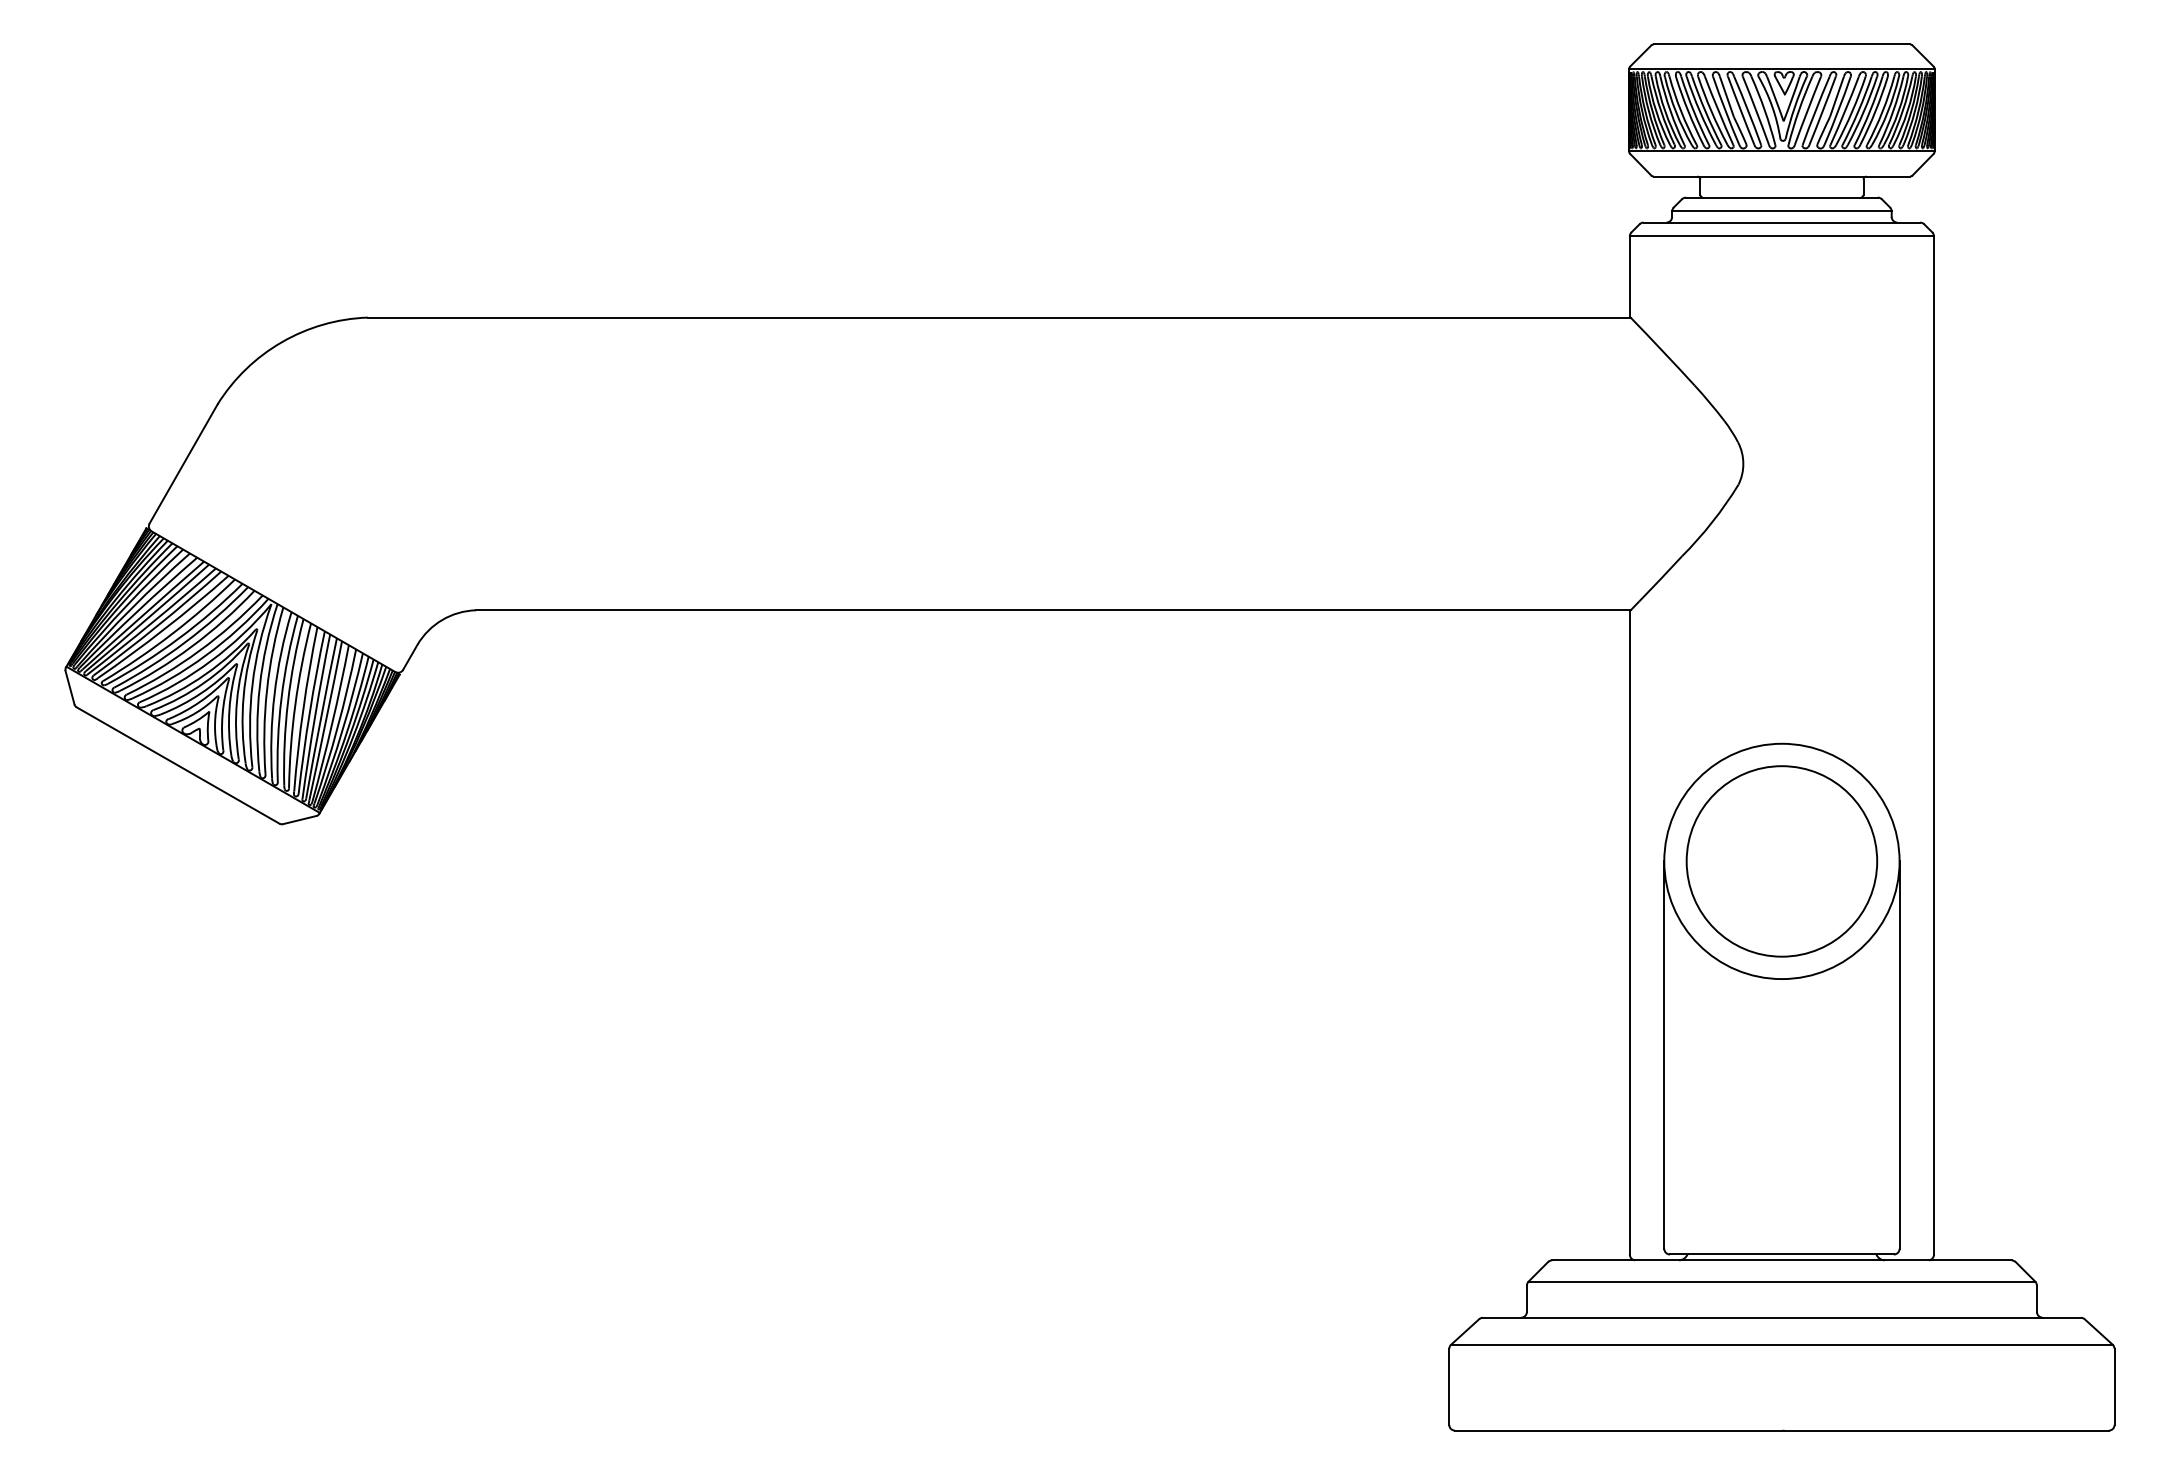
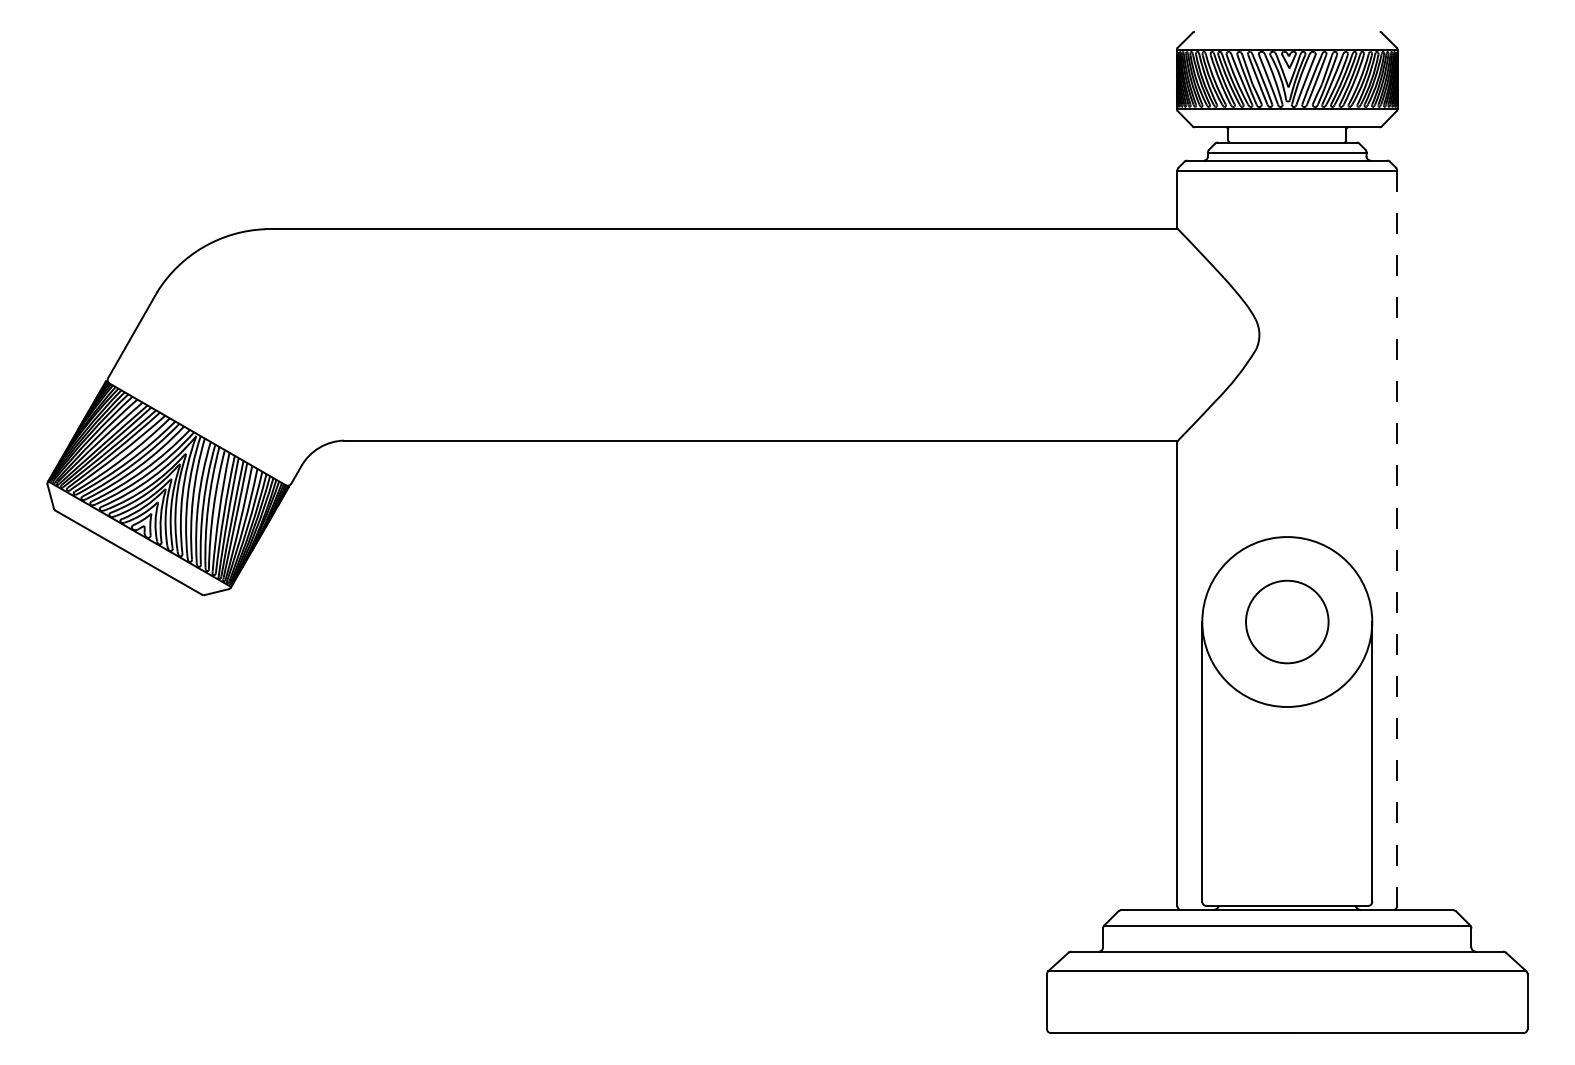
line: (1781, 44) -> (1286, 31), removed
line: (1934, 746) -> (1397, 539), solid -> dashed
circle: (1781, 861) -> (1286, 622), size x0.6

